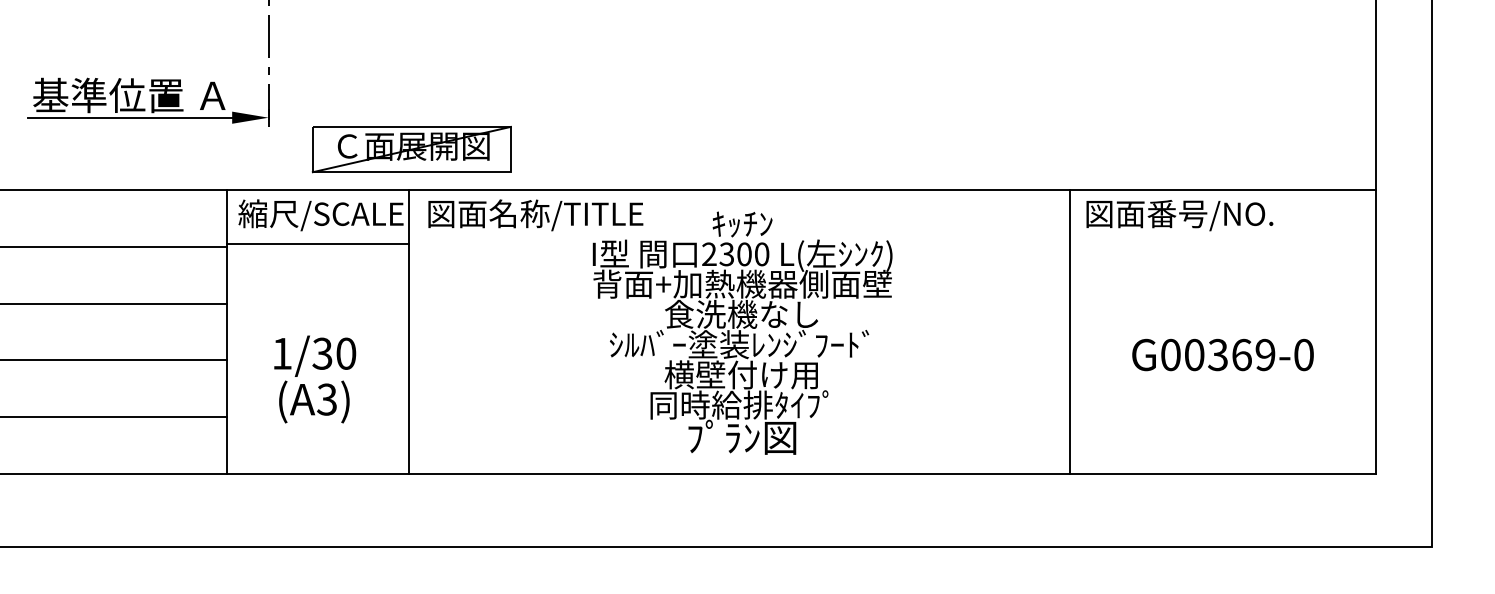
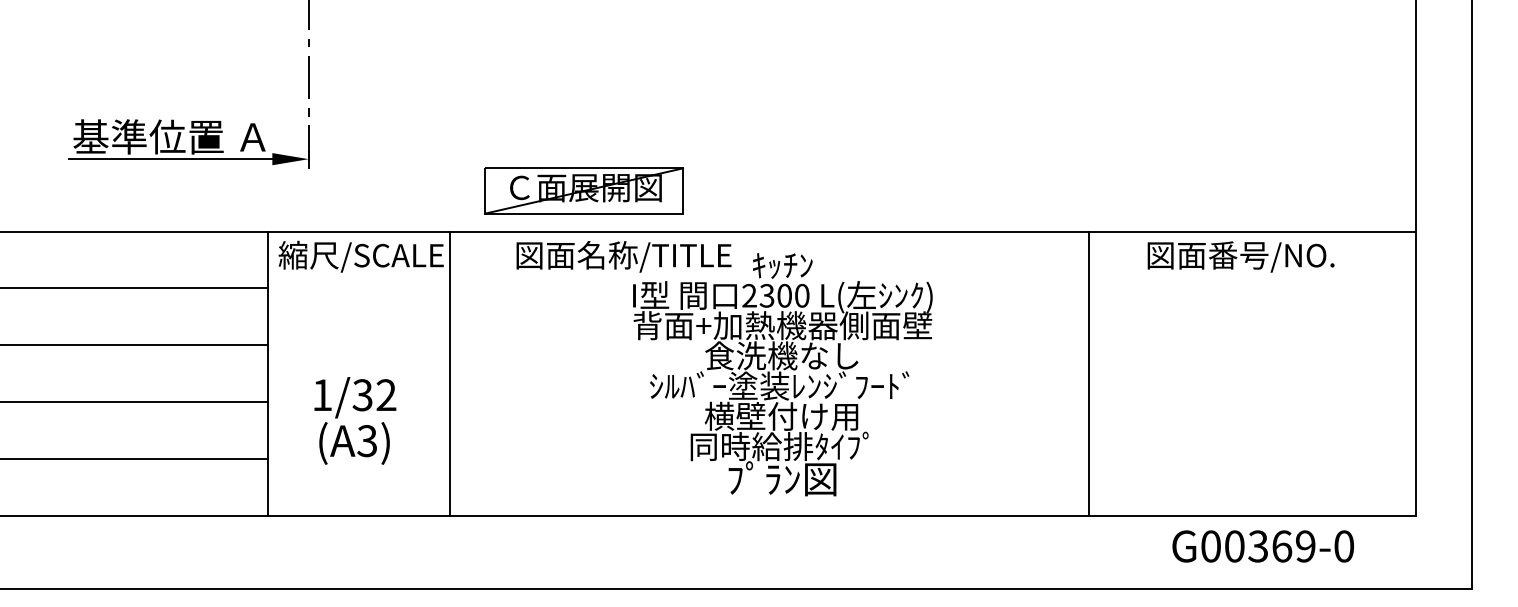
part: (411, 149) -> (583, 190), moved
text: (535, 215) -> (623, 256), moved
text: (1179, 215) -> (1240, 256), moved
line: (318, 244) -> (358, 285), removed
line: (1070, 332) -> (1089, 373), moved
text: (346, 354) -> (386, 395), 1/30 -> 1/32
text: (1222, 355) -> (1262, 546), moved

